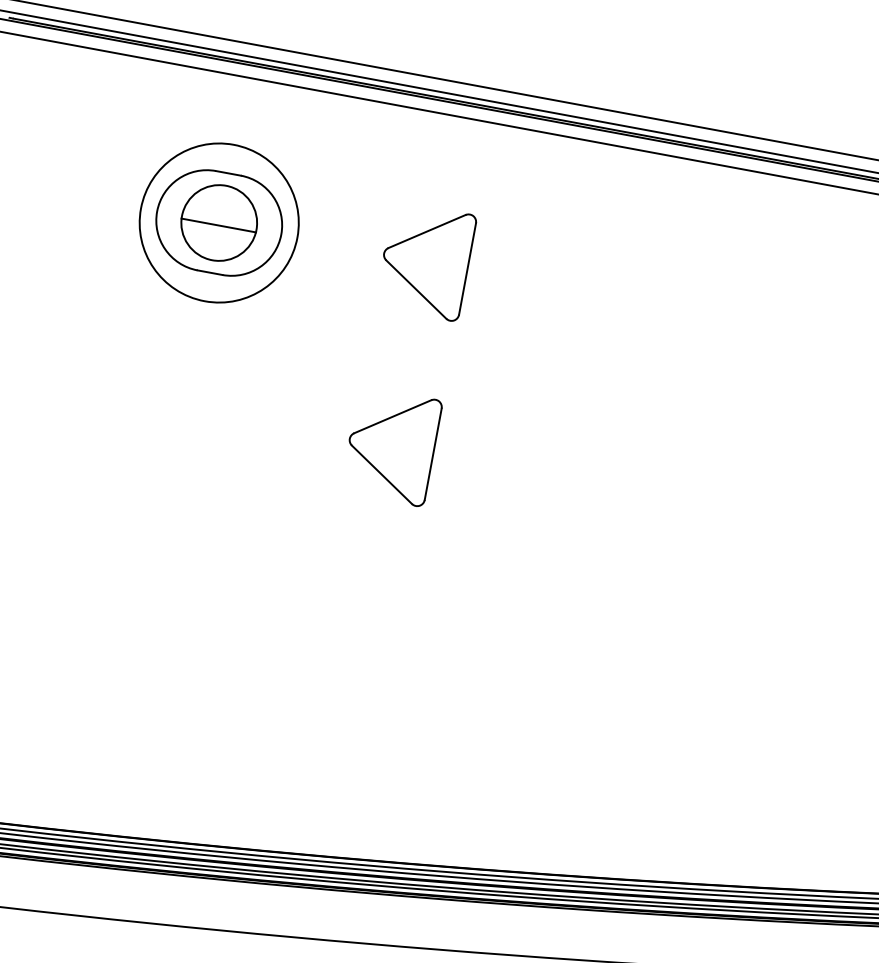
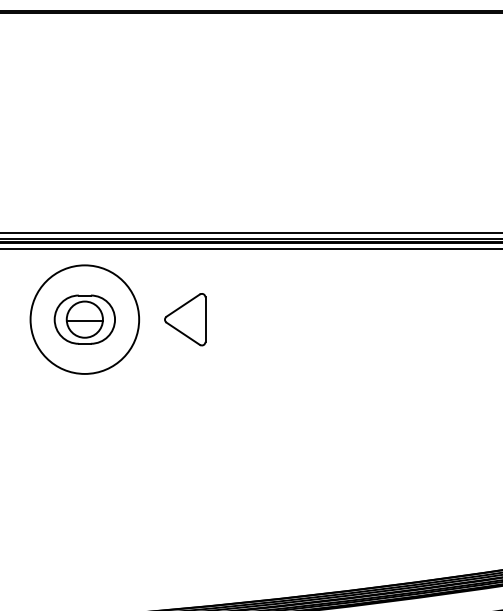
circle: (218, 222) -> (84, 319), size x1.43
part: (392, 446) -> (185, 409), removed

